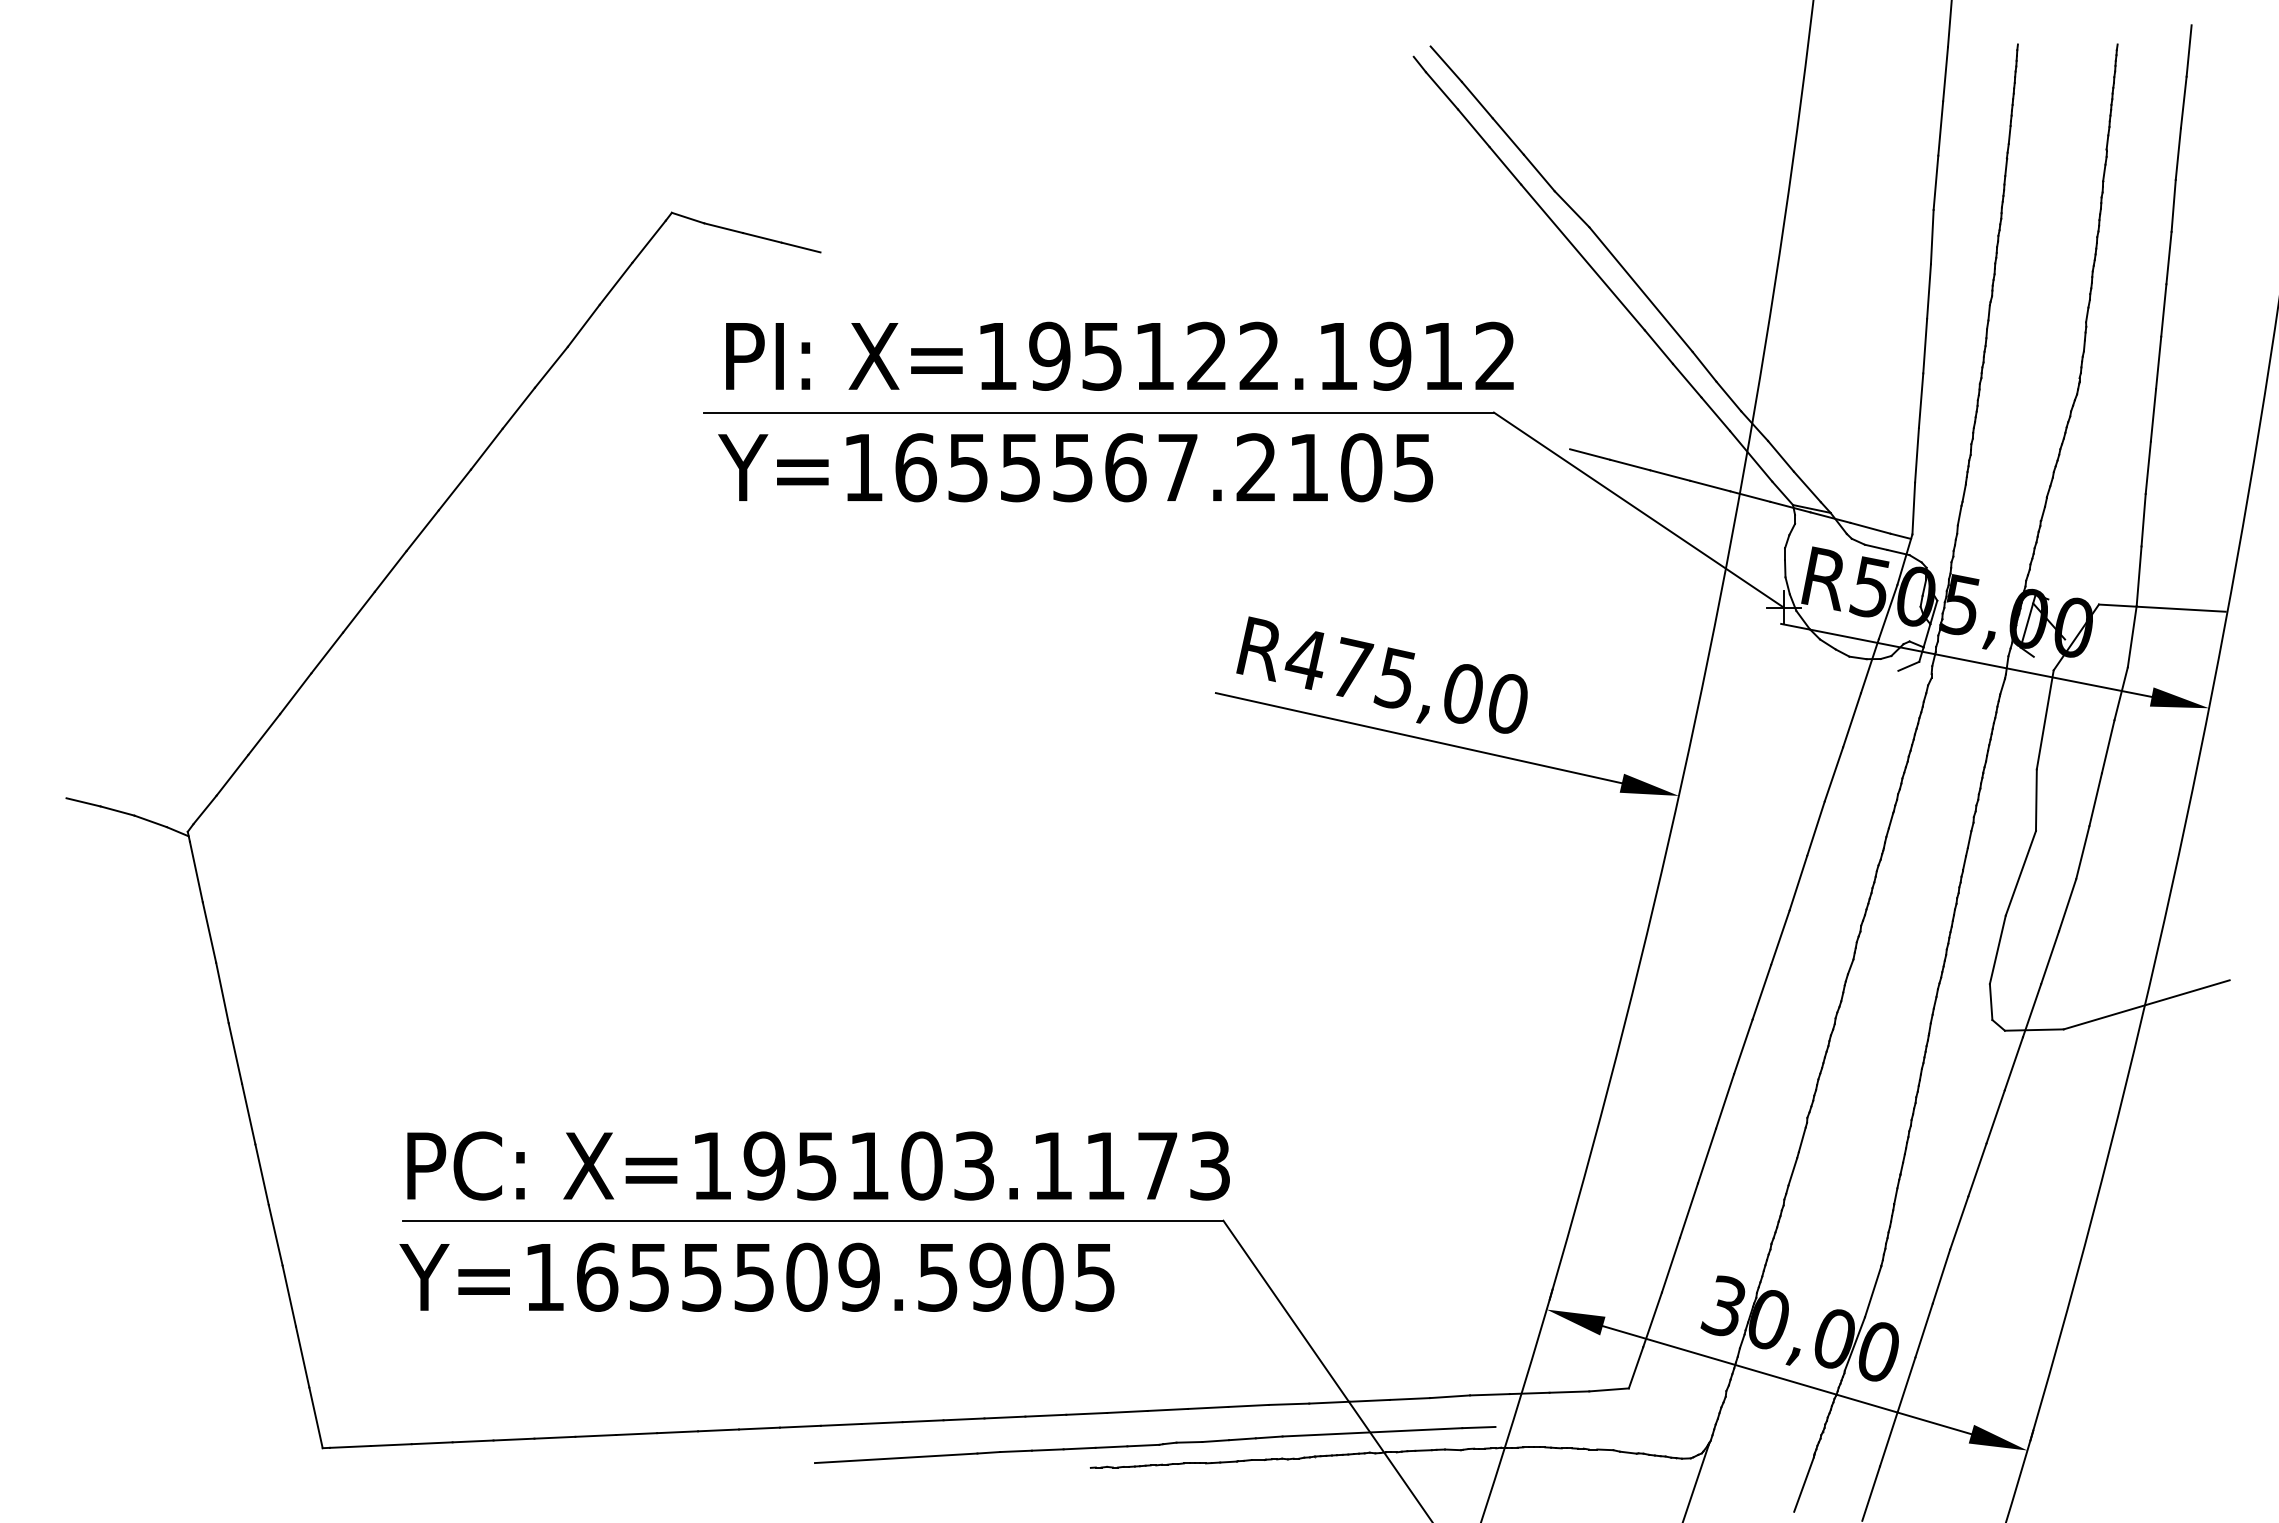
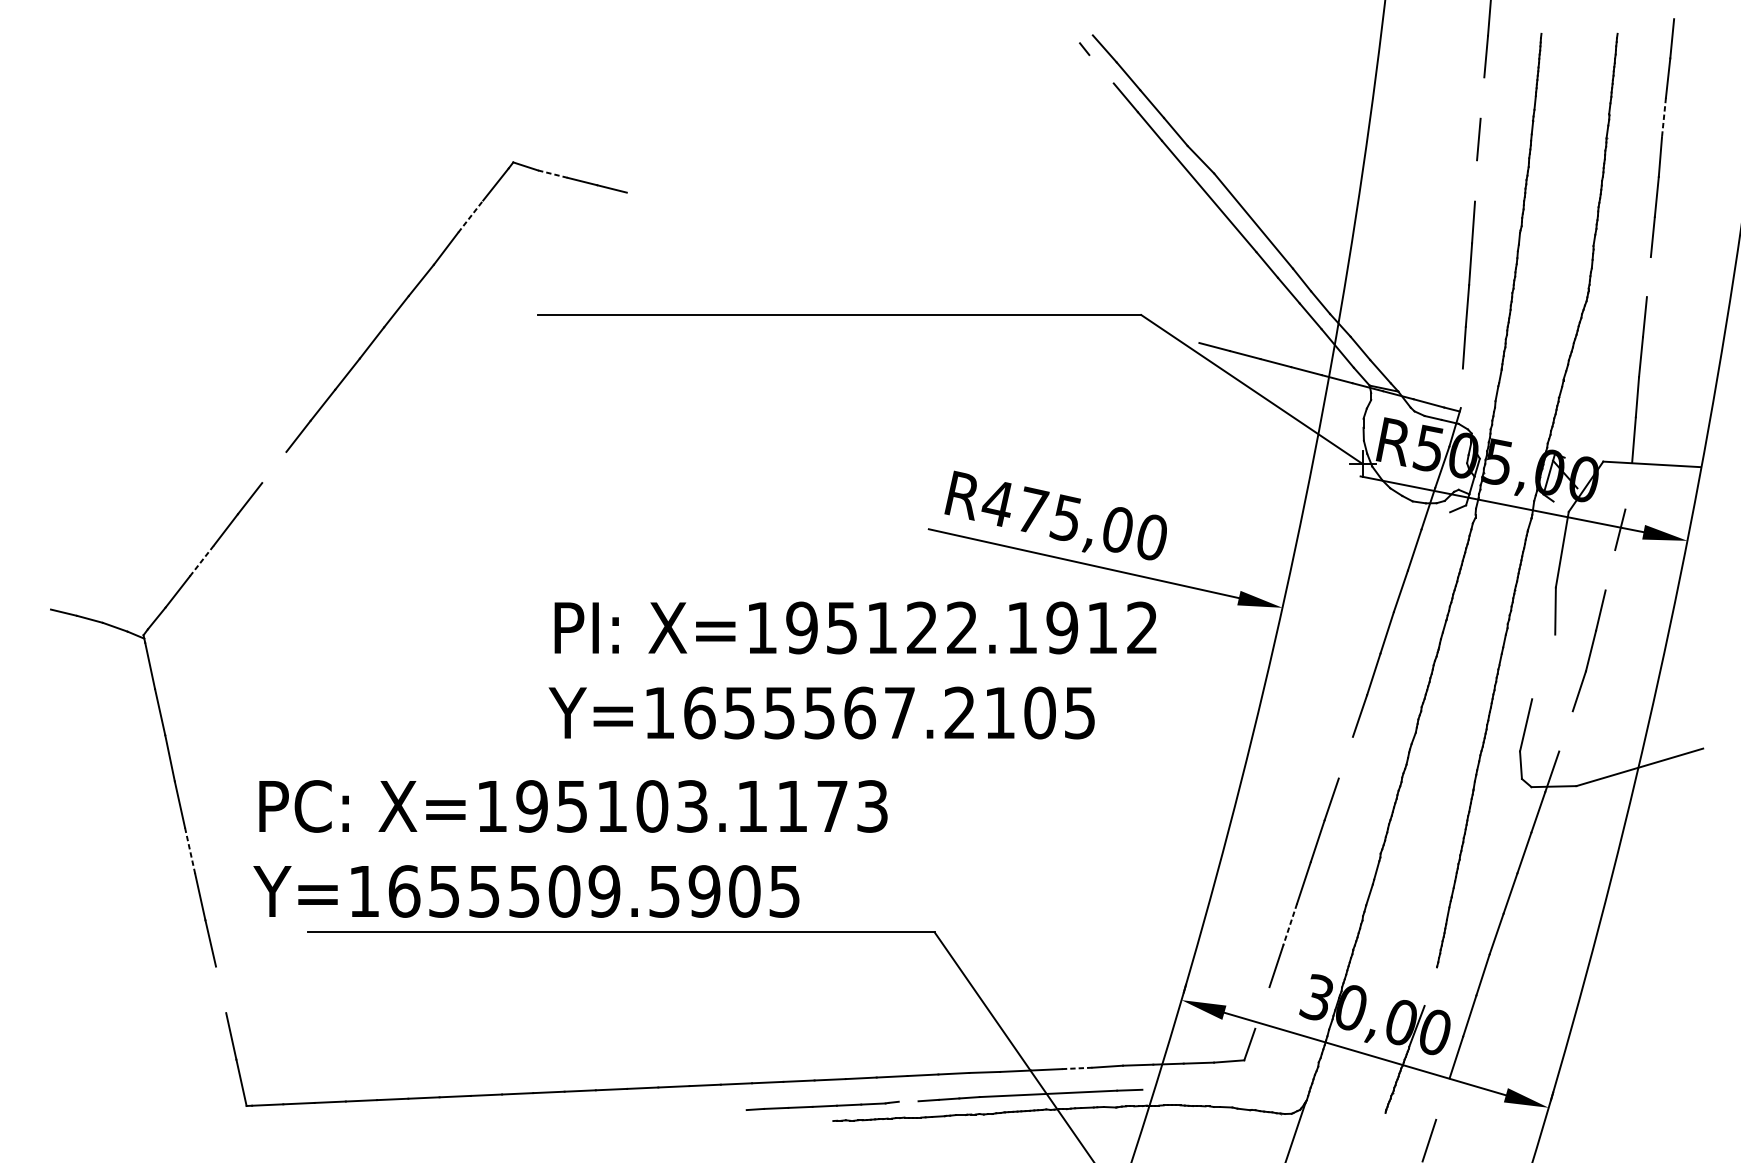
line: (1441, 90) -> (1101, 68), removed
line: (1940, 128) -> (1482, 98), removed
line: (2178, 154) -> (1664, 117), solid -> dashed
line: (723, 228) -> (552, 174), solid -> dashed
line: (1931, 236) -> (1475, 180), removed
line: (616, 283) -> (471, 216), solid -> dashed
line: (2158, 362) -> (1648, 276), removed
text: (1115, 411) -> (852, 670), moved
line: (1913, 508) -> (1461, 388), removed
line: (358, 611) -> (273, 466), removed
line: (2131, 636) -> (1628, 486), removed
line: (264, 734) -> (202, 560), solid -> dashed
line: (2107, 746) -> (1609, 570), removed
line: (2020, 873) -> (1543, 667), removed
line: (2050, 957) -> (1566, 731), removed
line: (1761, 991) -> (1345, 757), removed
line: (248, 1113) -> (189, 850), solid -> dashed
line: (1688, 1210) -> (1289, 924), solid -> dashed
text: (814, 1221) -> (570, 848), moved
line: (1873, 1291) -> (1431, 986), removed
line: (288, 1295) -> (220, 989), removed
line: (1652, 1319) -> (1262, 1007), removed
line: (1409, 1399) -> (1076, 1068), solid -> dashed
line: (1888, 1438) -> (1442, 1098), removed
line: (1189, 1442) -> (908, 1101), removed
line: (895, 1458) -> (684, 1113), removed
line: (1803, 1484) -> (1377, 1133), removed

